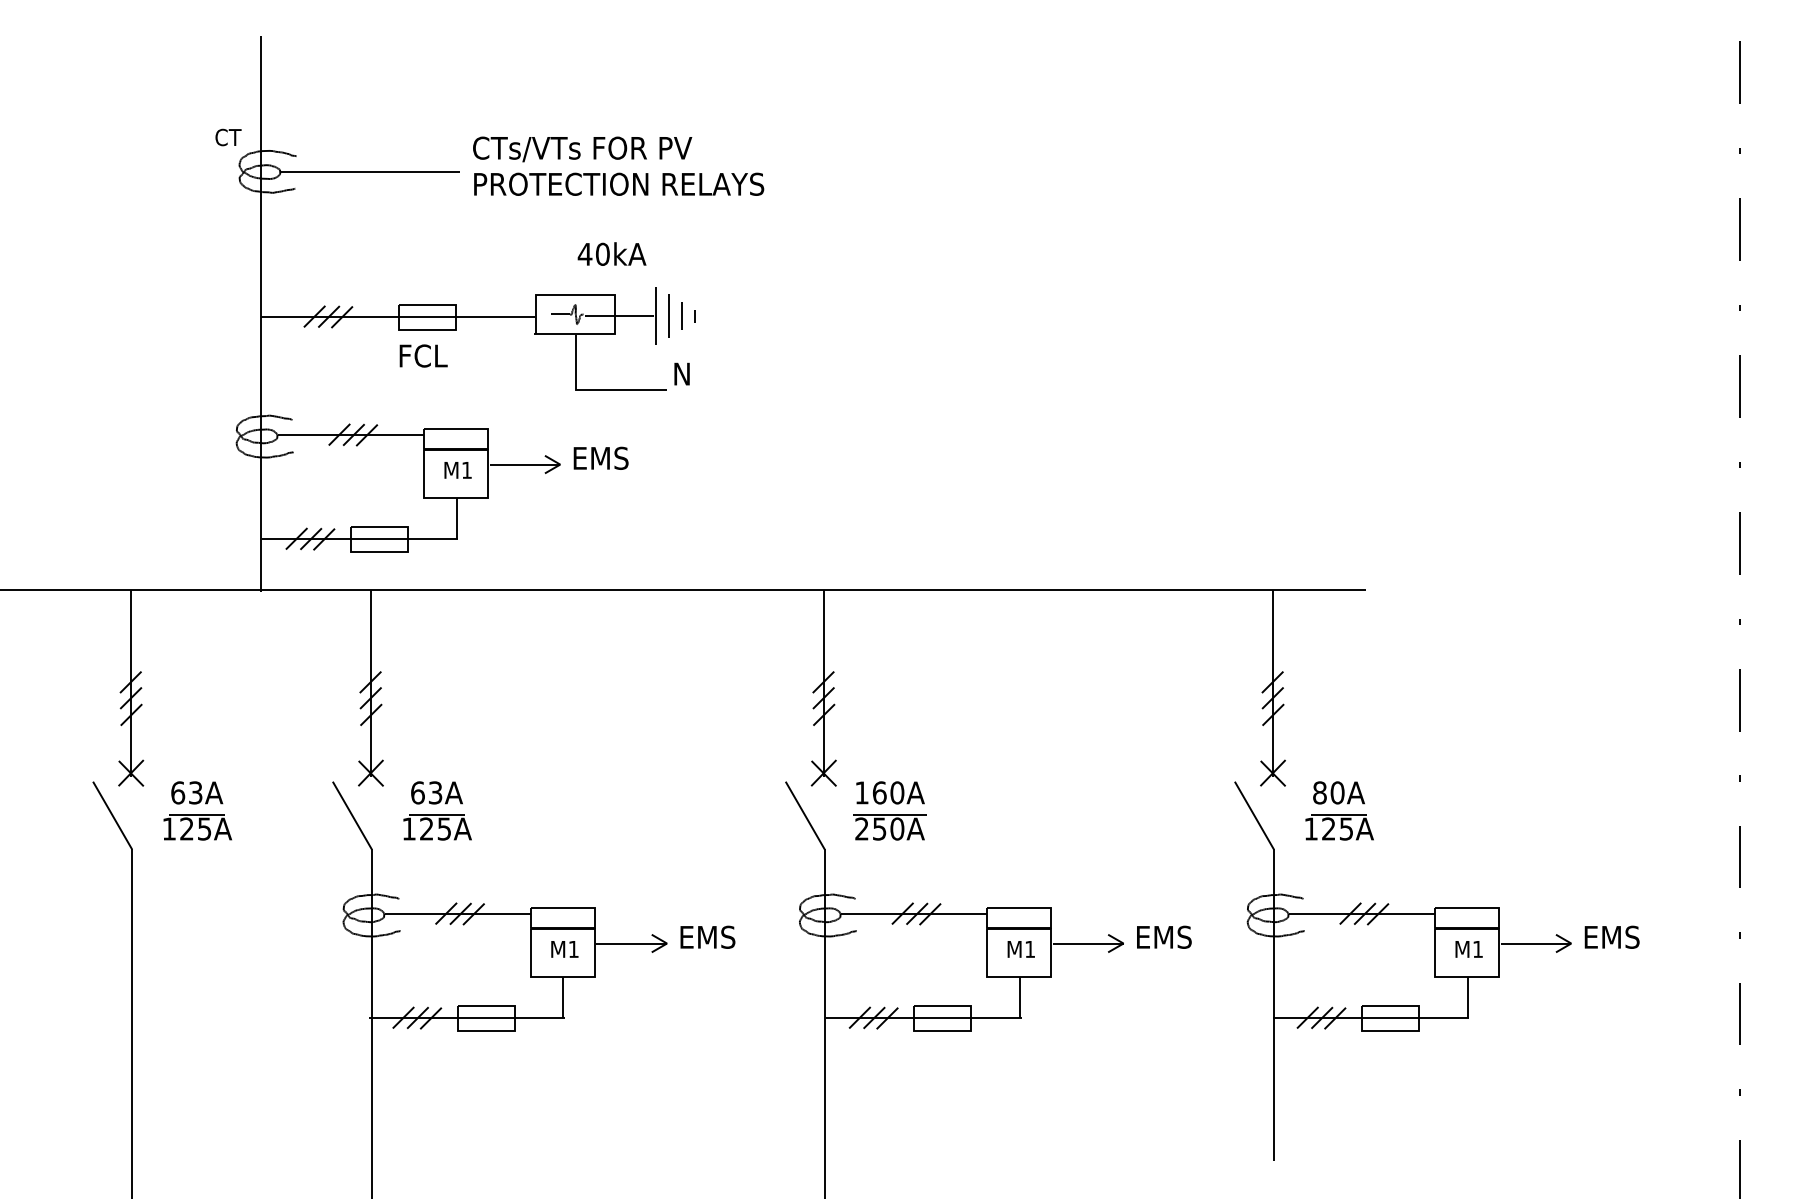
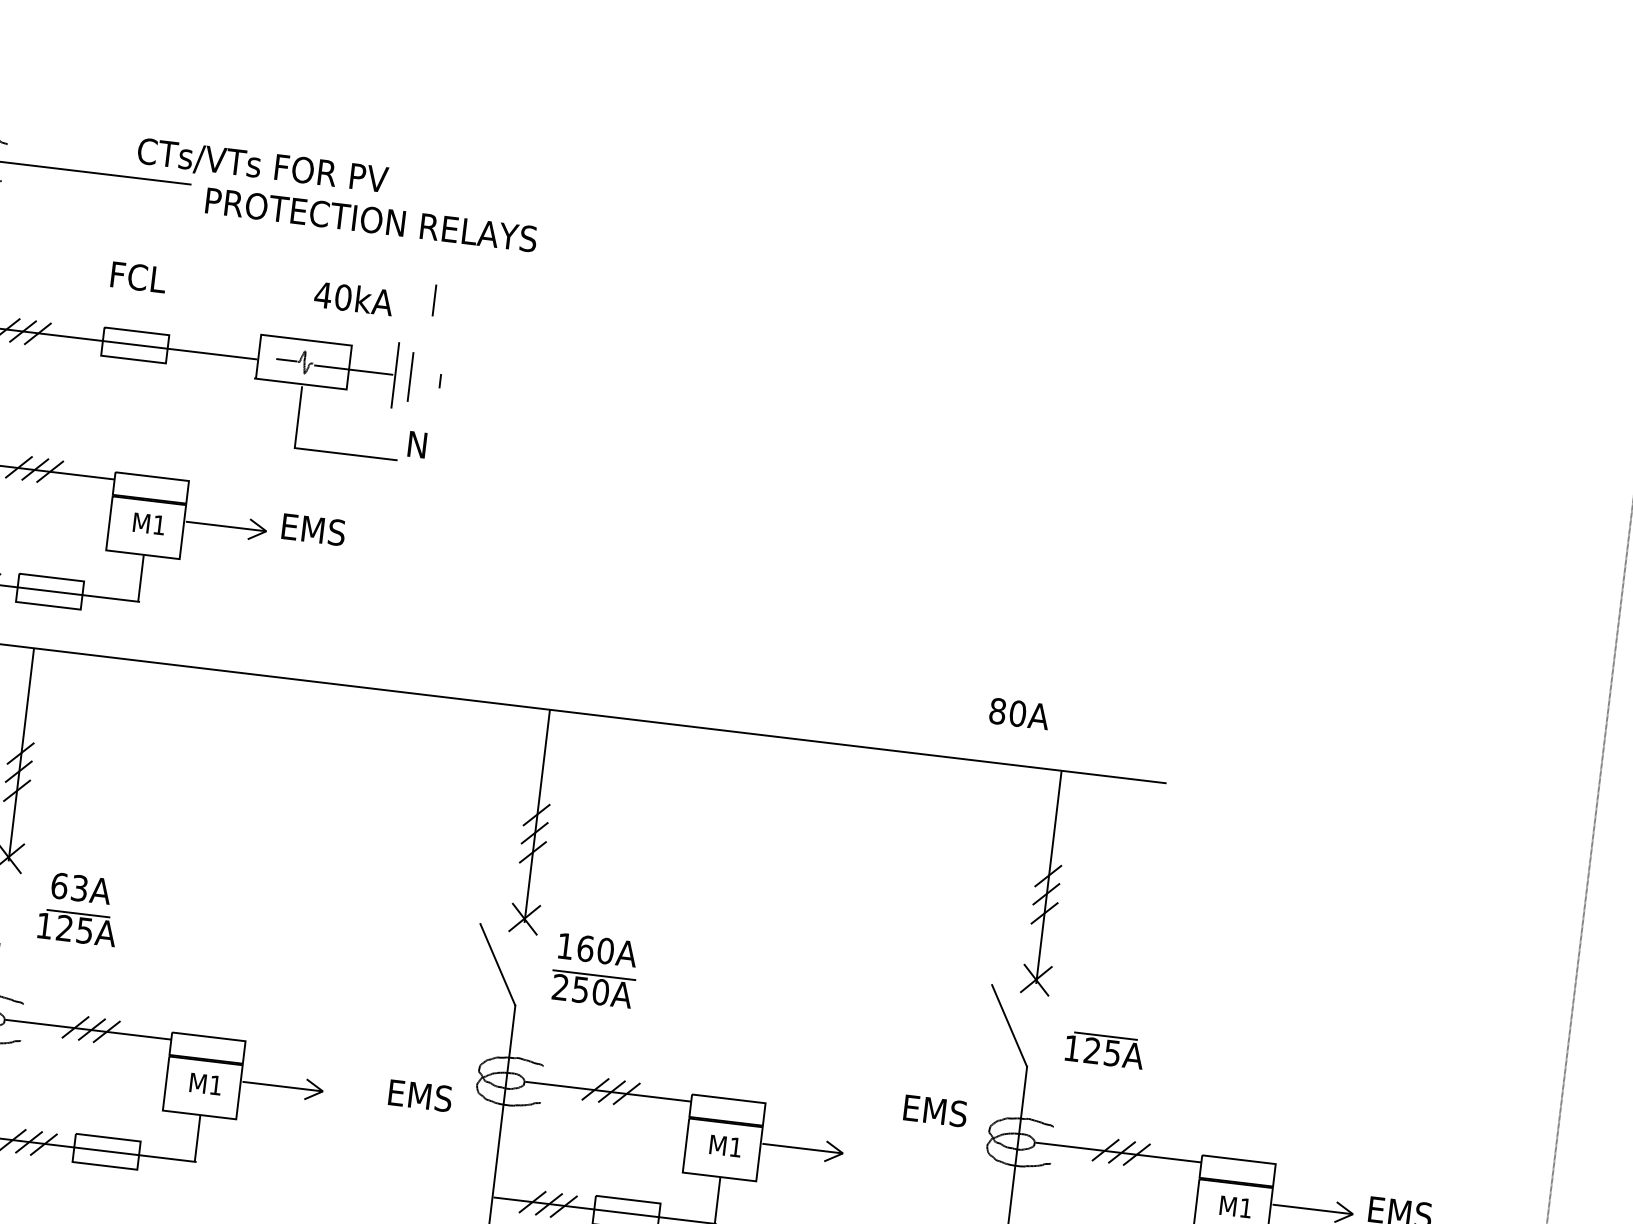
text: (582, 149) -> (262, 166), moved
line: (681, 315) -> (434, 299), moved
text: (423, 355) -> (138, 276), moved
text: (1338, 792) -> (1018, 713), moved
text: (707, 936) -> (420, 1094), moved
text: (1164, 936) -> (935, 1110), moved

